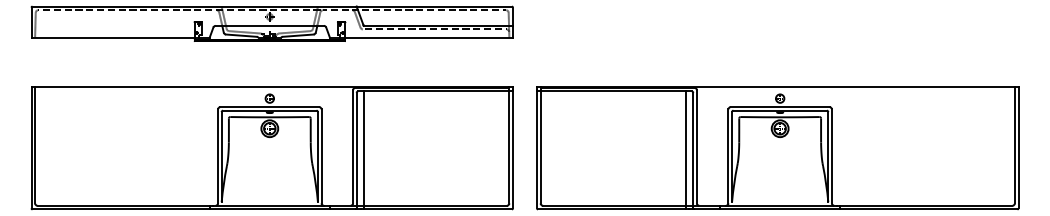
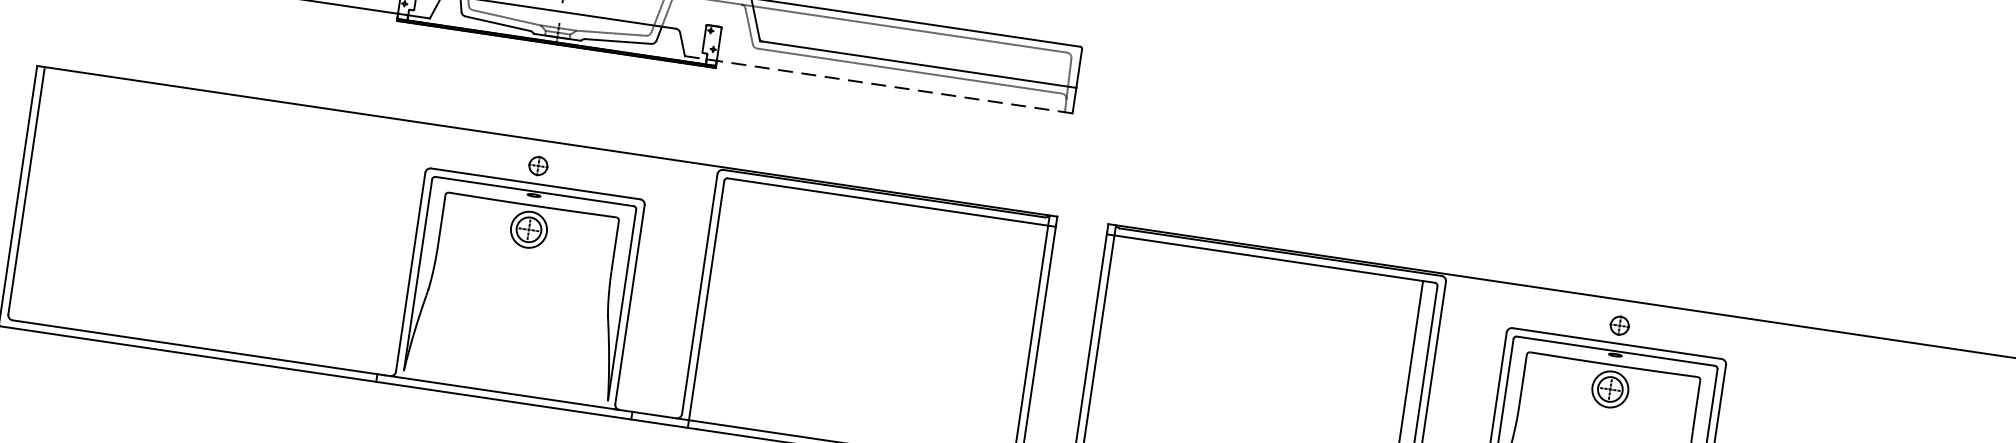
line: (420, 37) -> (876, 83), solid -> dashed
line: (363, 150) -> (720, 305), removed

